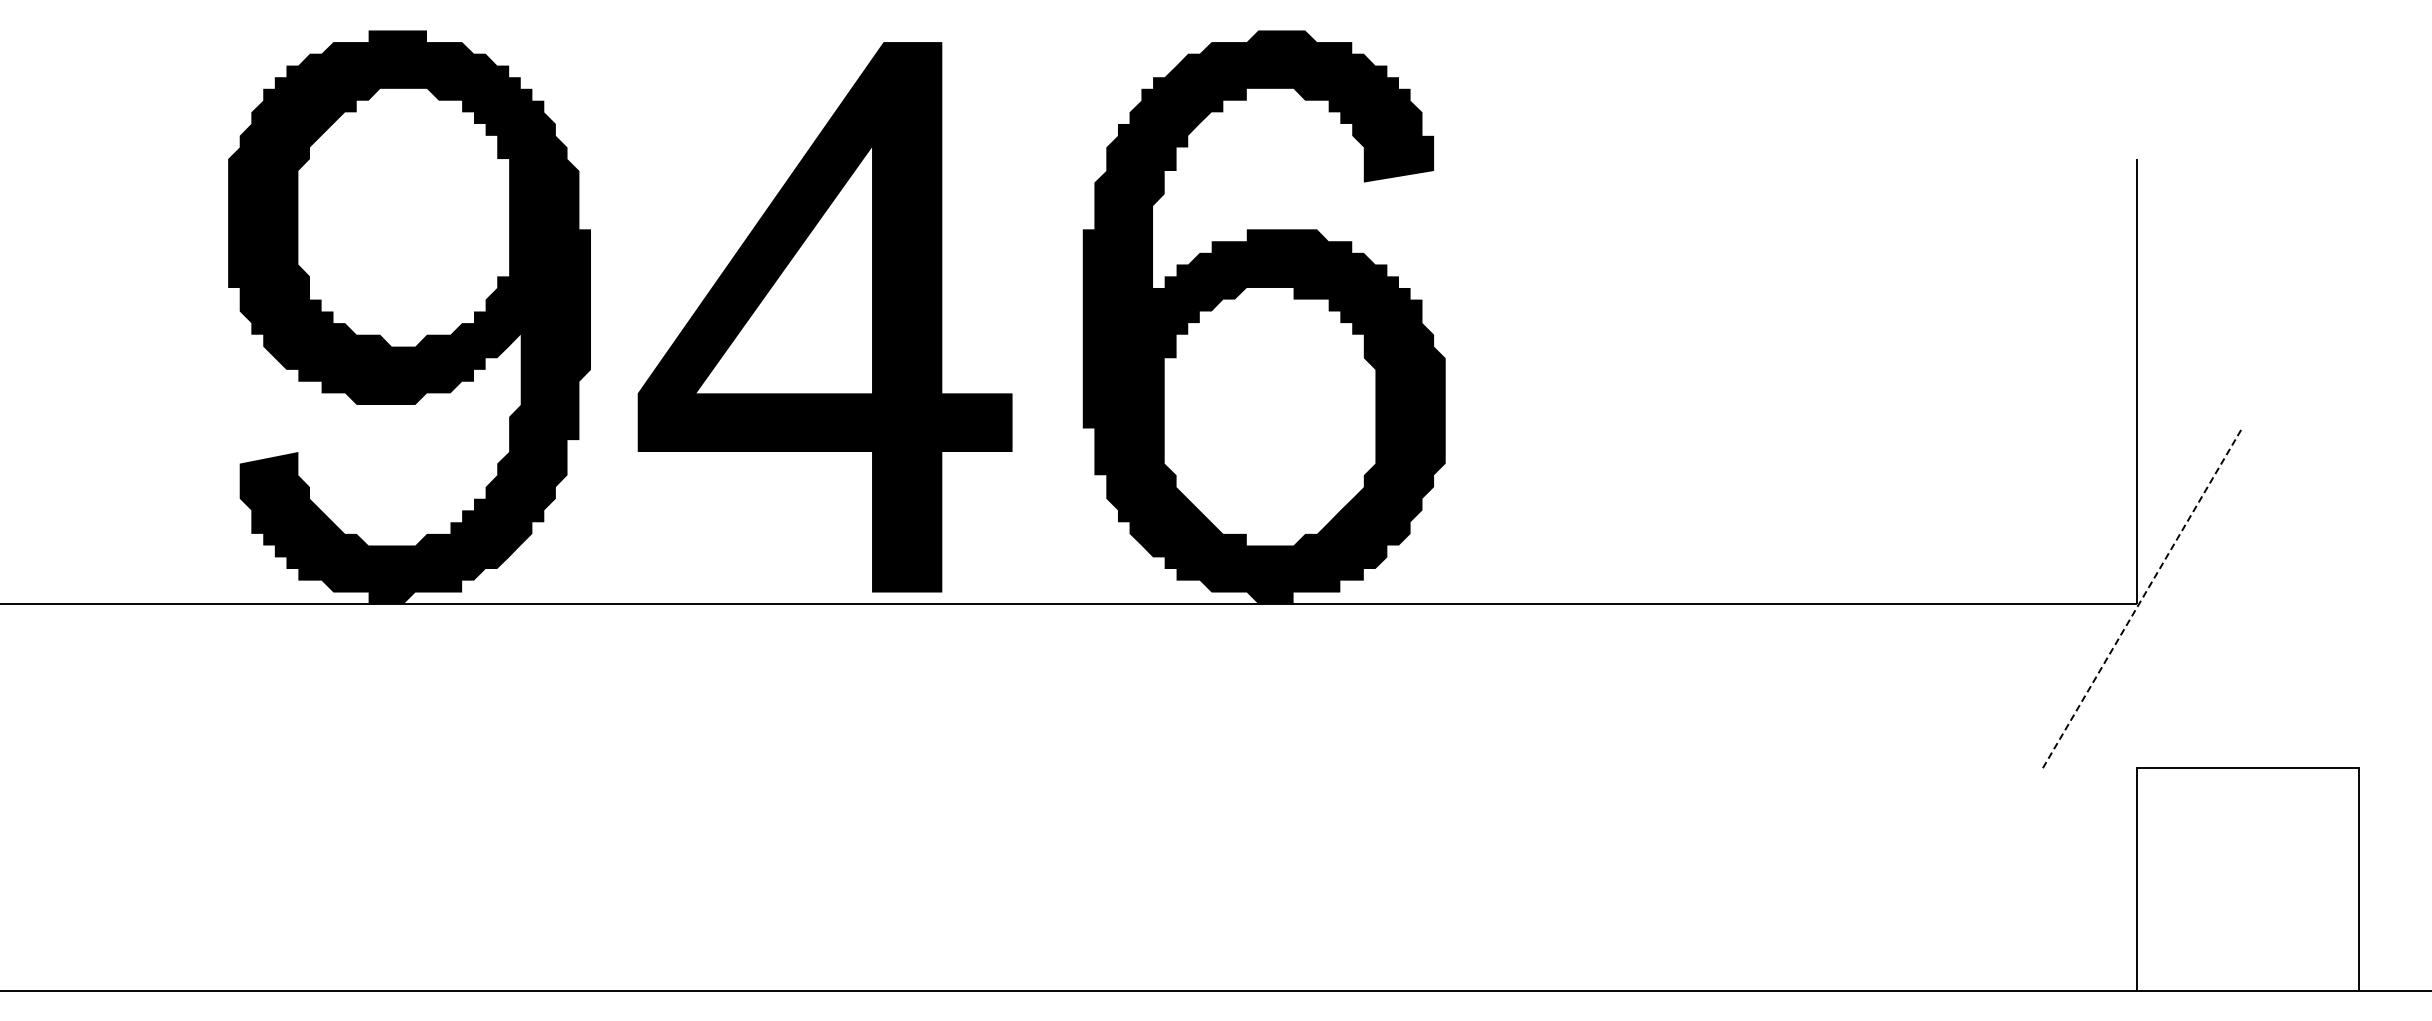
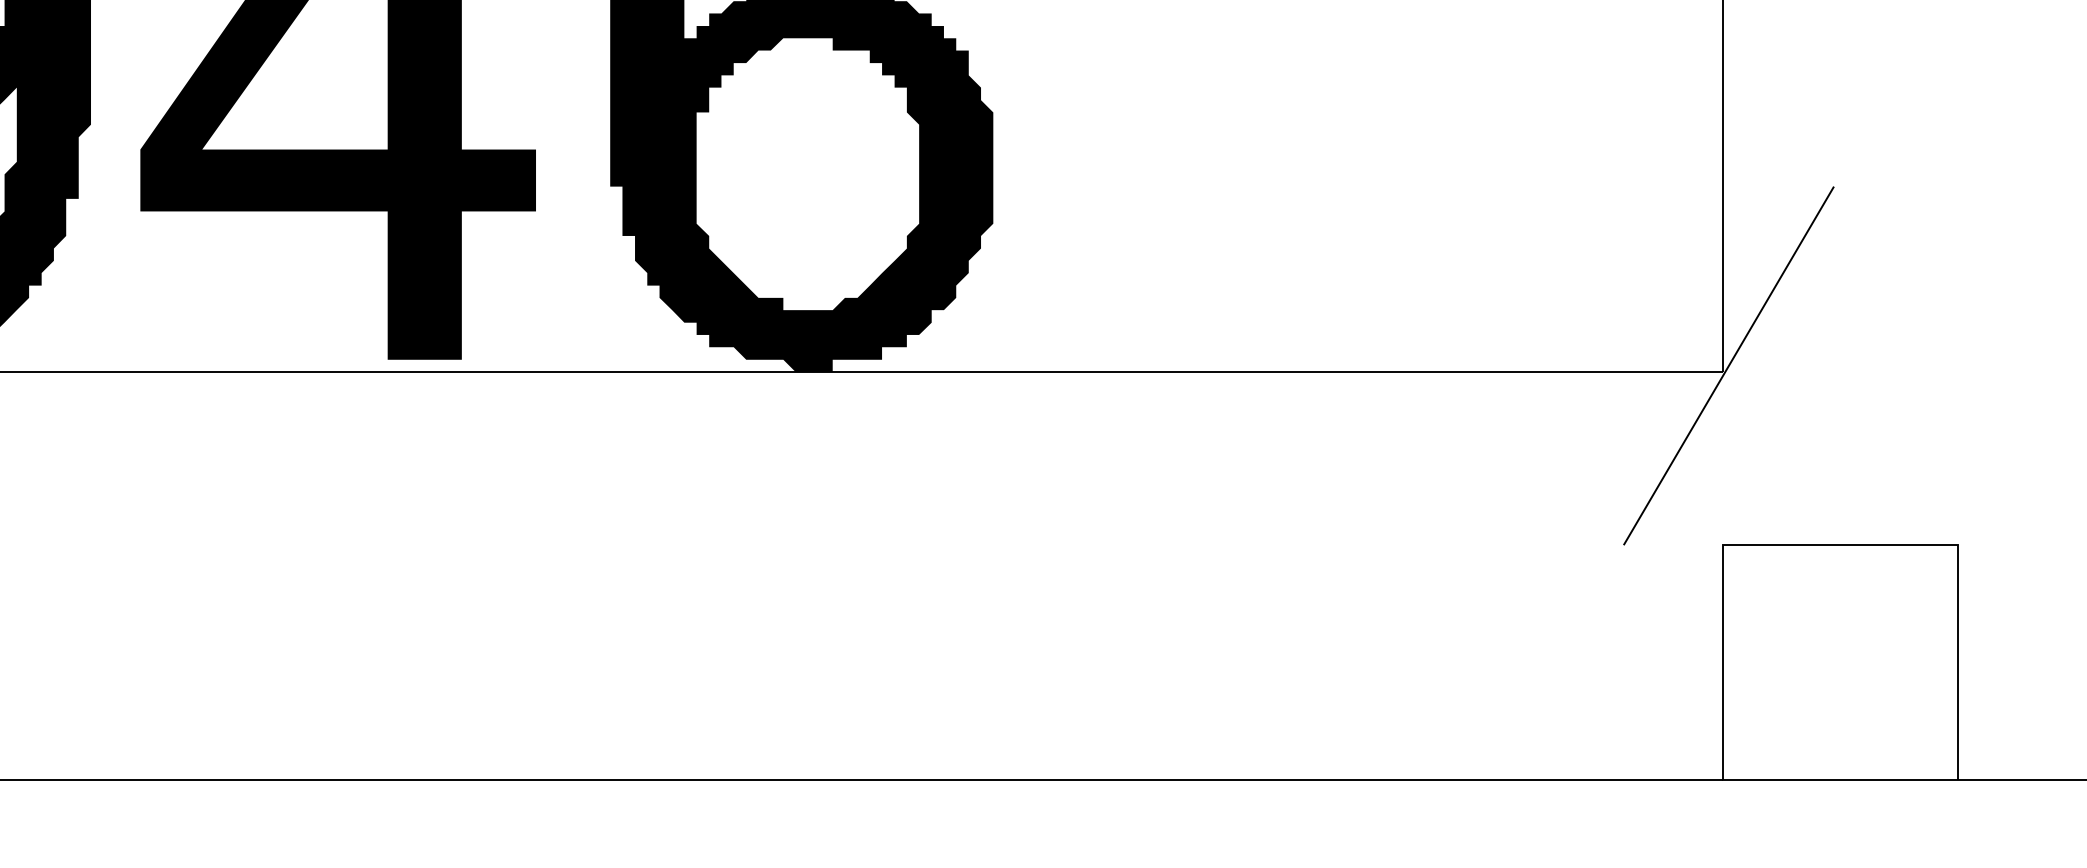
line: (2142, 598) -> (1728, 366), dashed -> solid

